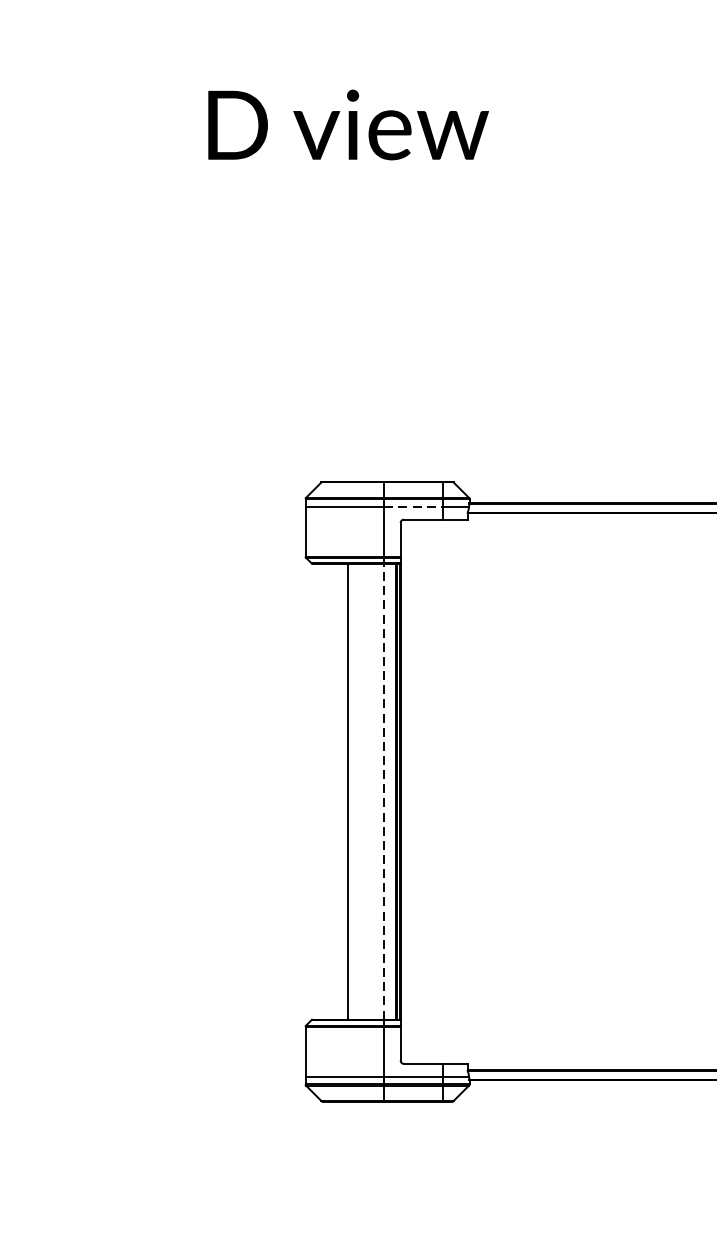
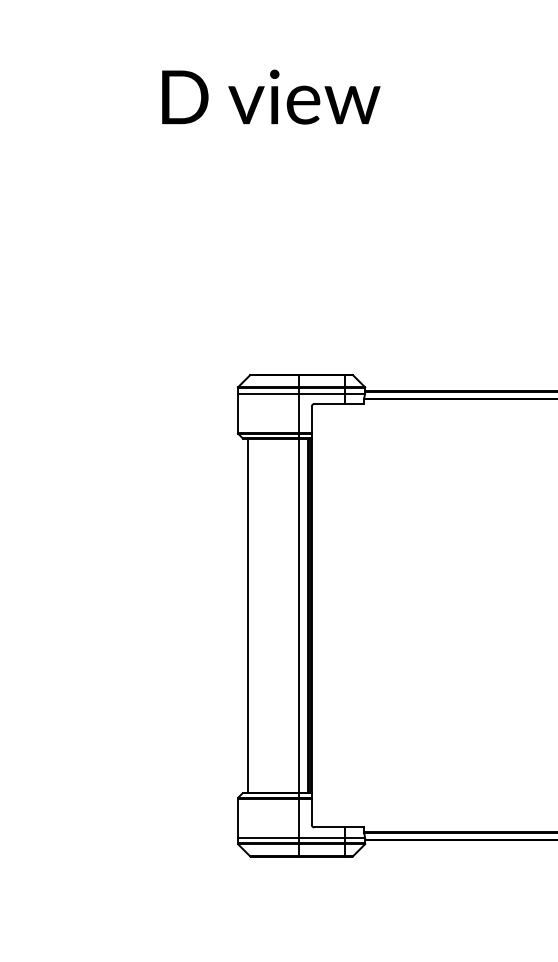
line: (413, 506) -> (321, 393), dashed -> solid
line: (348, 791) -> (248, 615), moved
line: (384, 791) -> (299, 615), dashed -> solid

